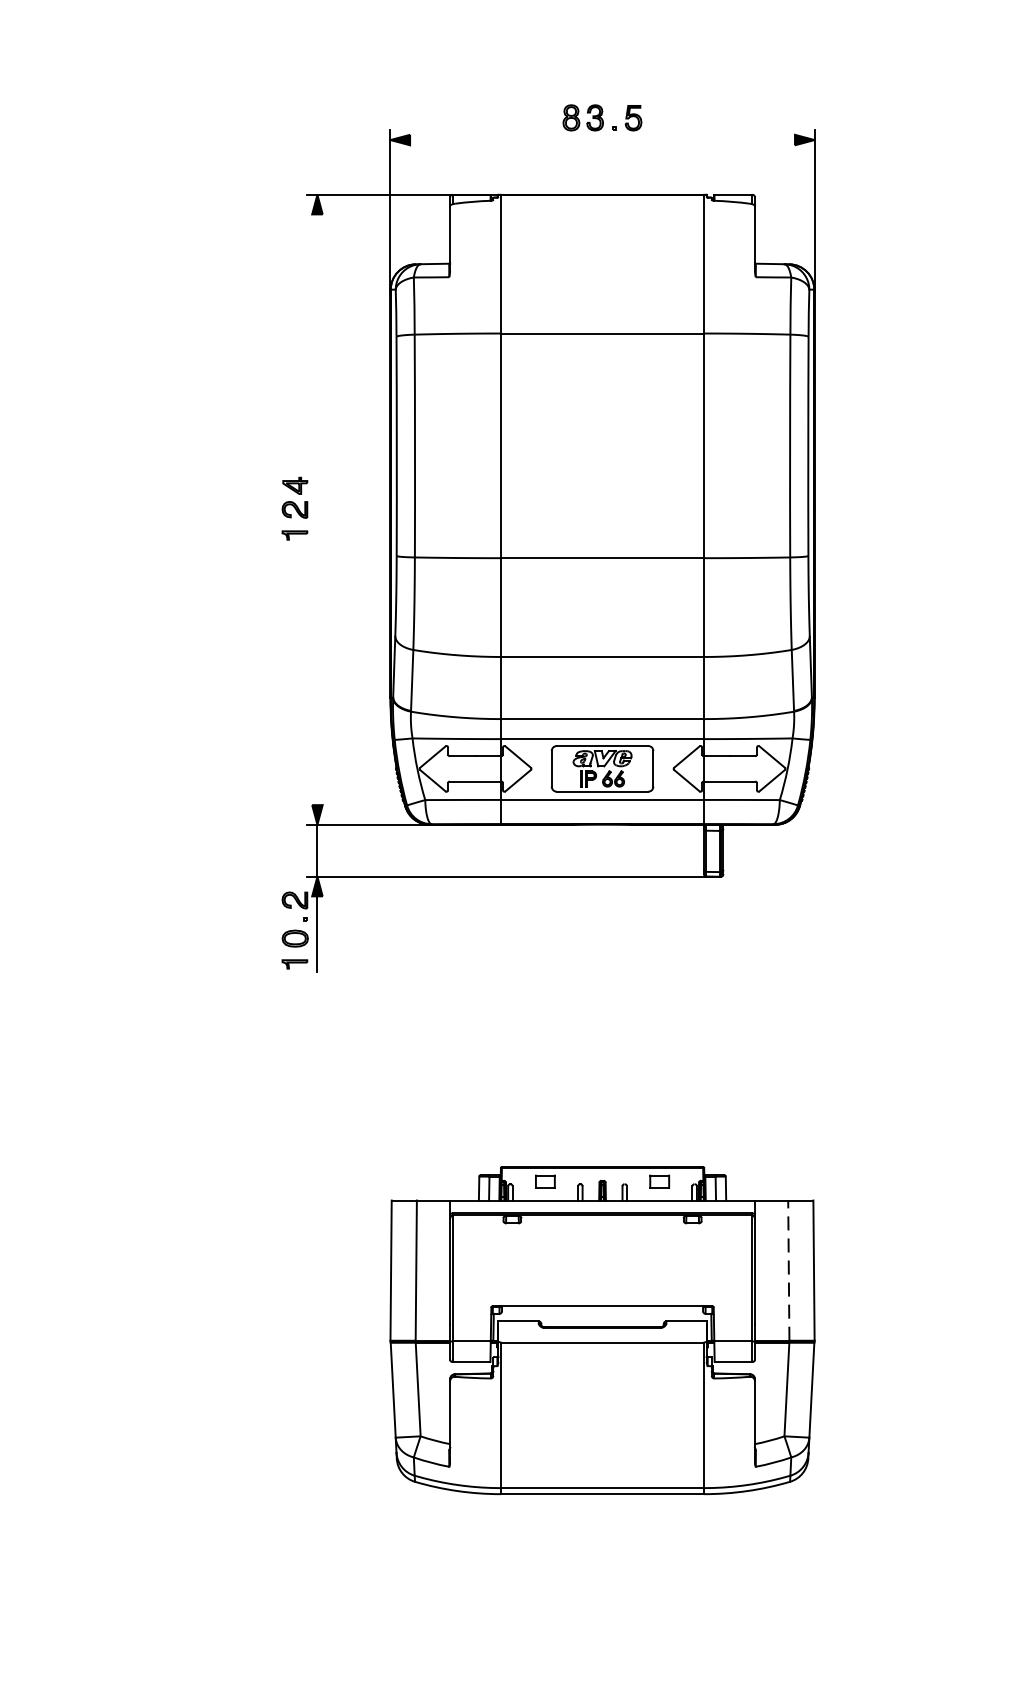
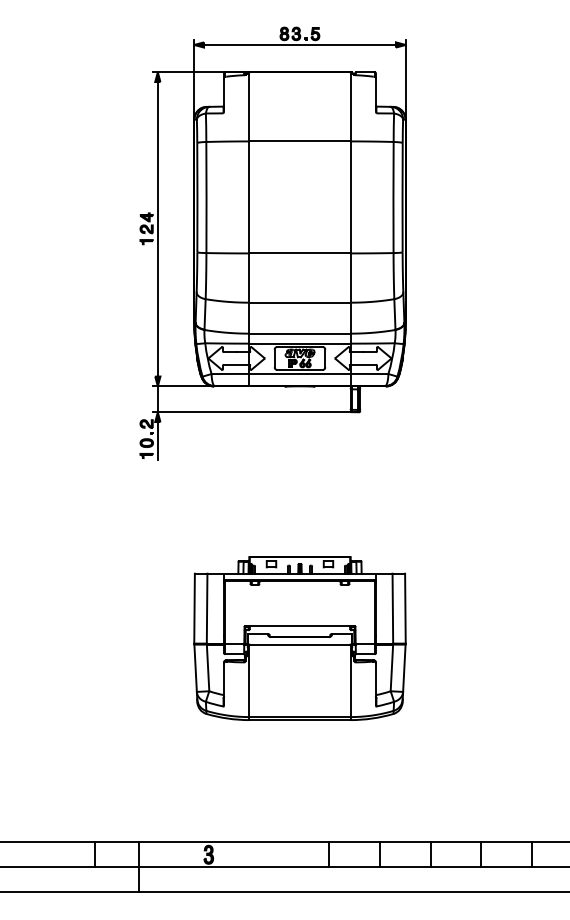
line: (601, 139) -> (299, 44), added
line: (316, 510) -> (157, 229), added
line: (788, 1270) -> (392, 608), dashed -> solid

